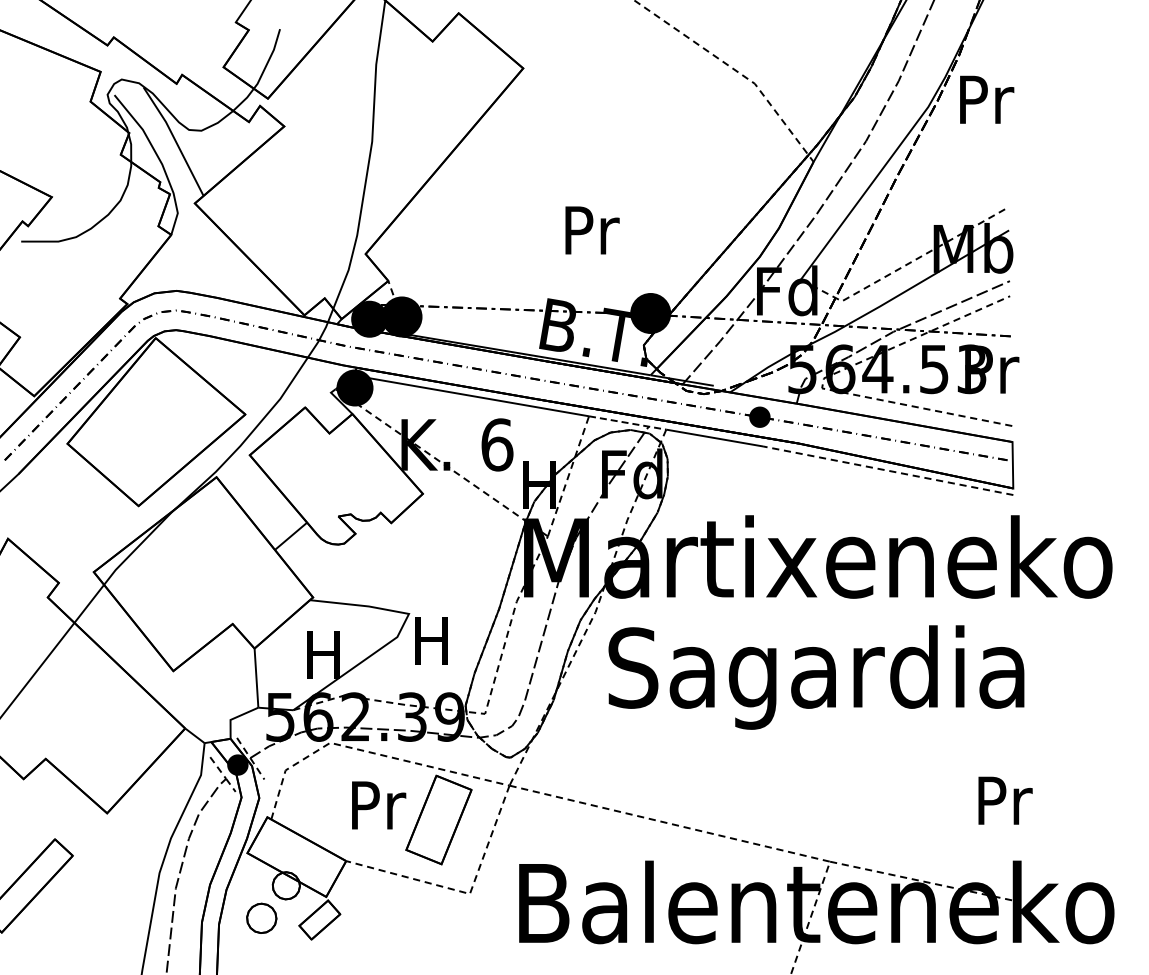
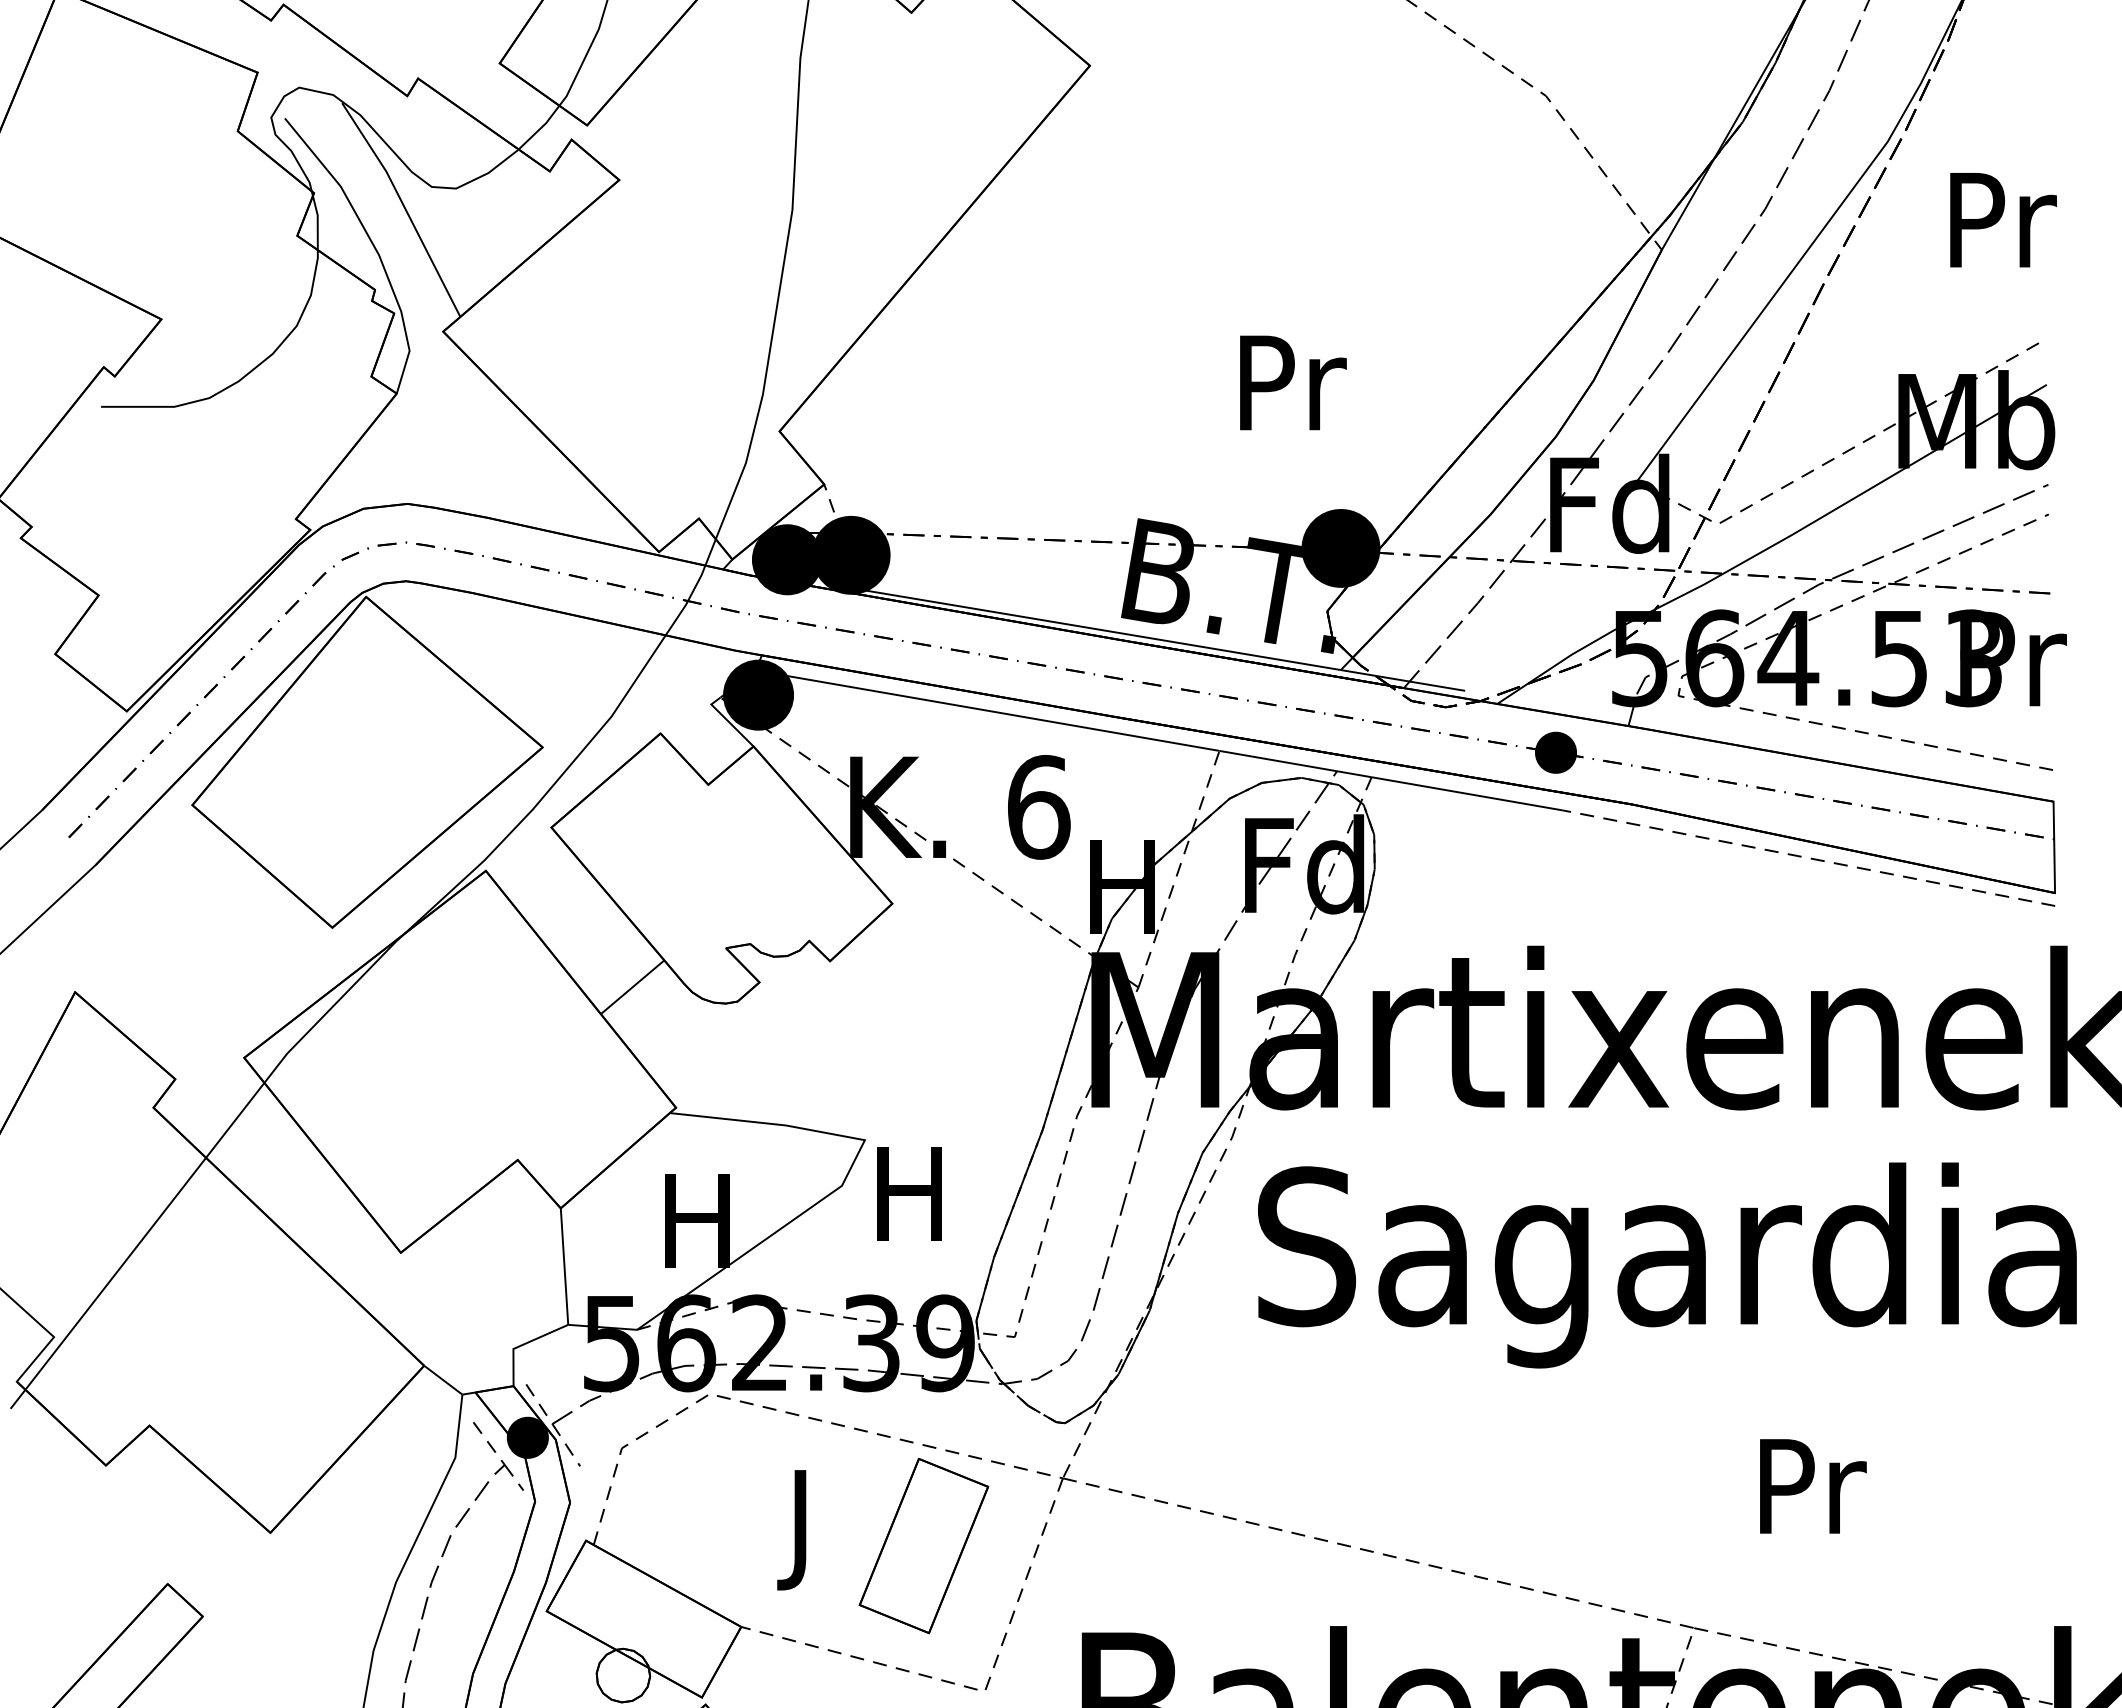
text: (987, 99) -> (2004, 219), moved
text: (592, 230) -> (1293, 383), moved
line: (628, 423) -> (1297, 765), dashed -> solid
text: (1005, 800) -> (1813, 1485), moved
text: (379, 811) -> (806, 1529), Pr -> J

